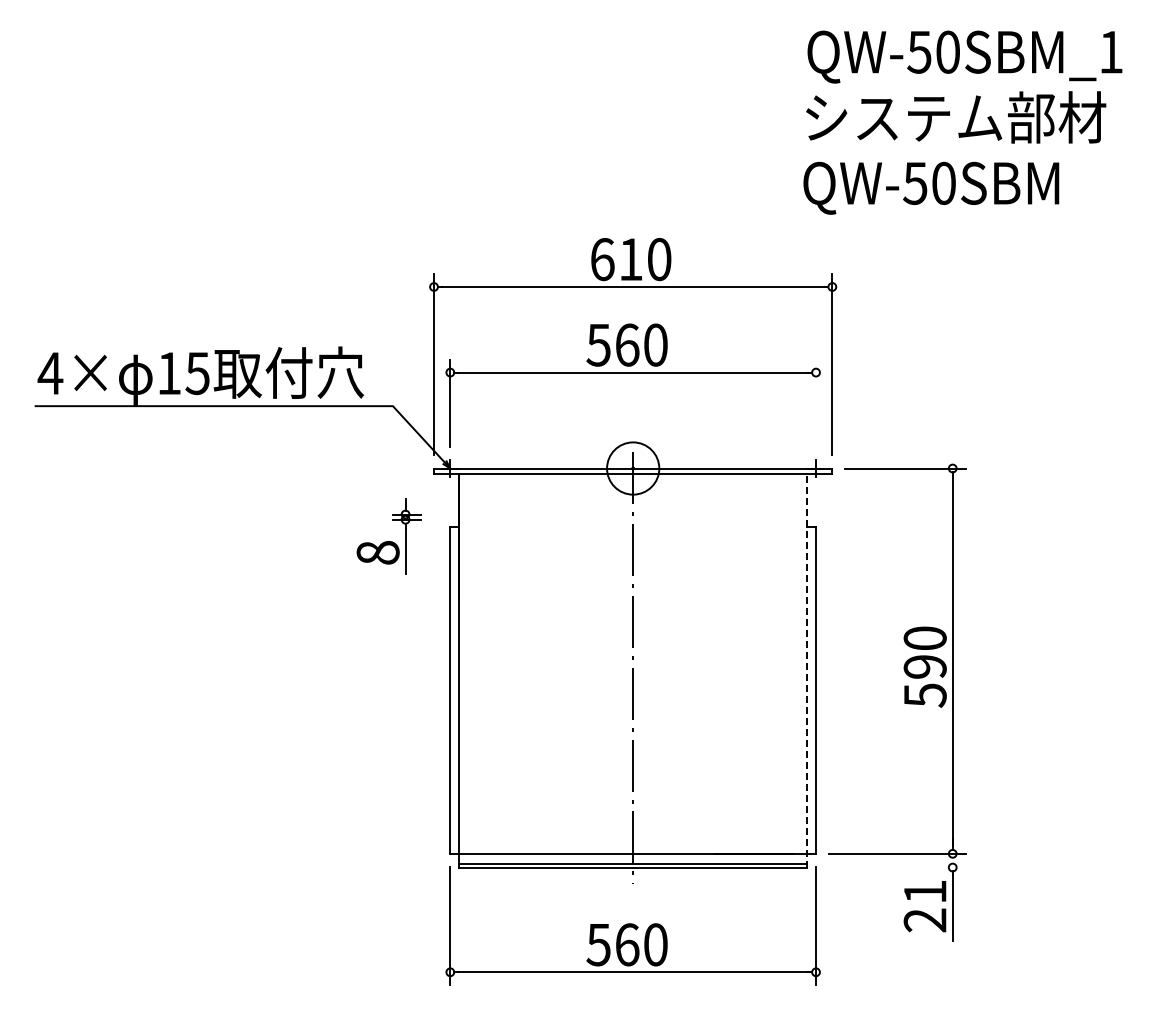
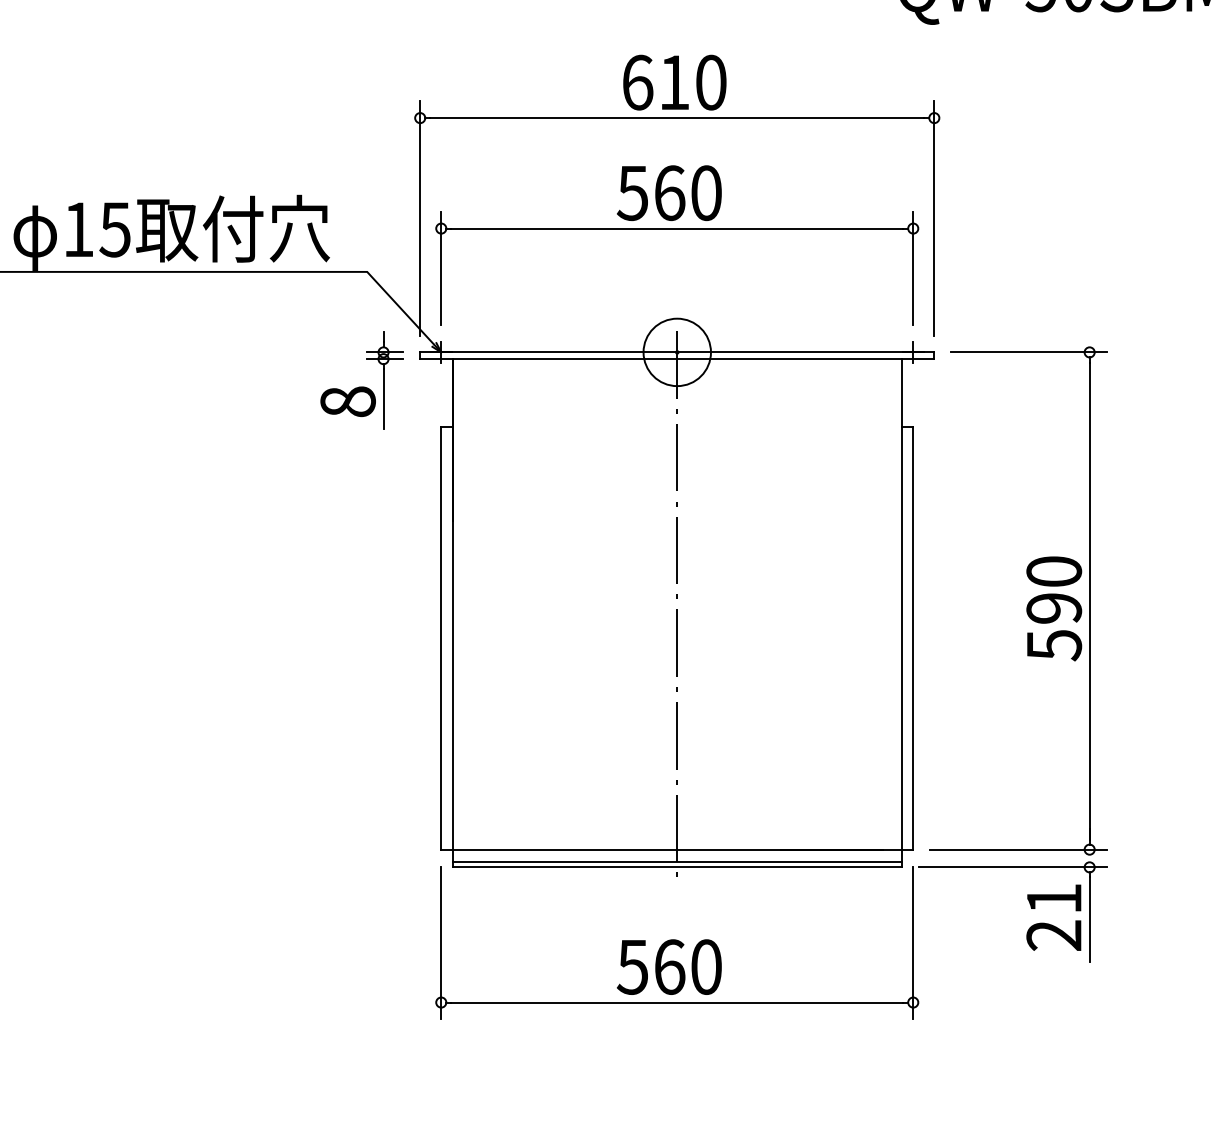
line: (816, 403) -> (913, 268), added
part: (388, 536) -> (361, 380), moved
line: (807, 670) -> (902, 613), dashed -> solid
line: (892, 867) -> (1011, 867), added

